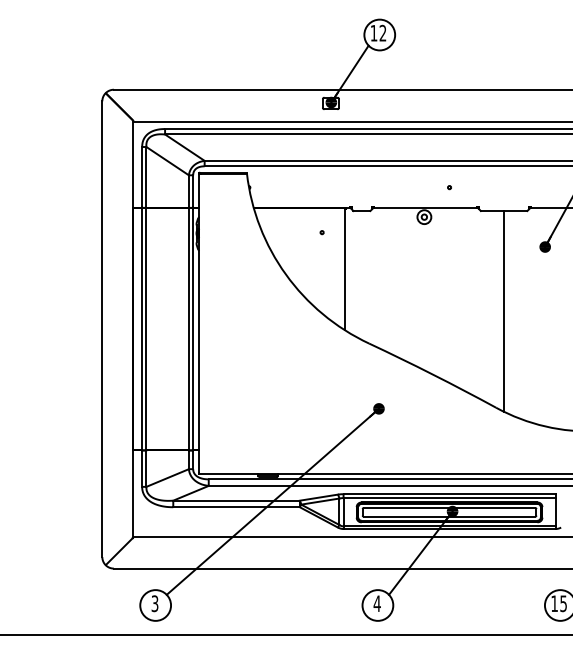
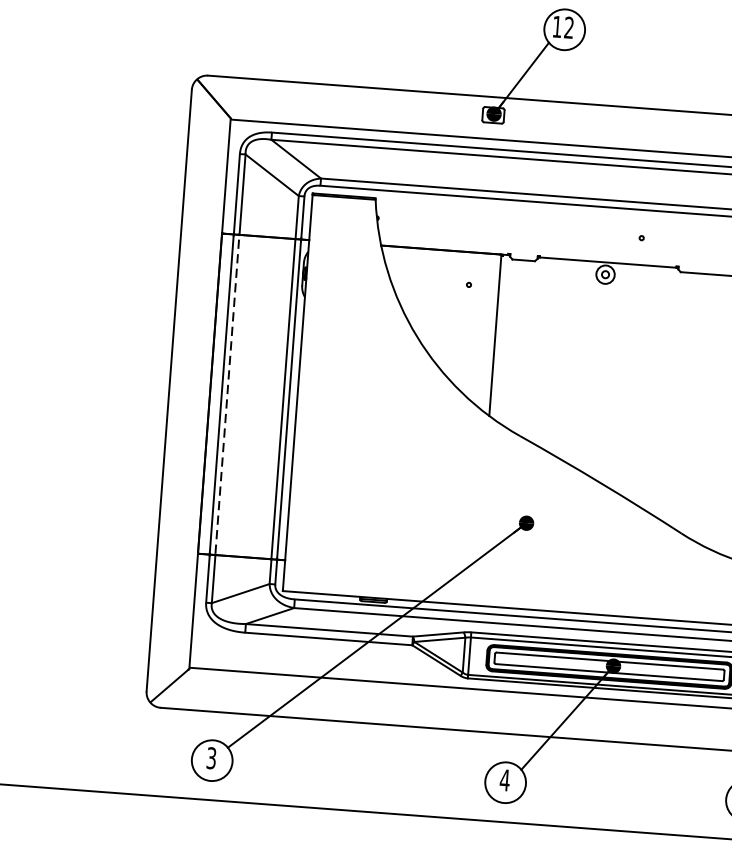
line: (503, 311) -> (700, 407), removed
line: (146, 328) -> (227, 394), solid -> dashed

